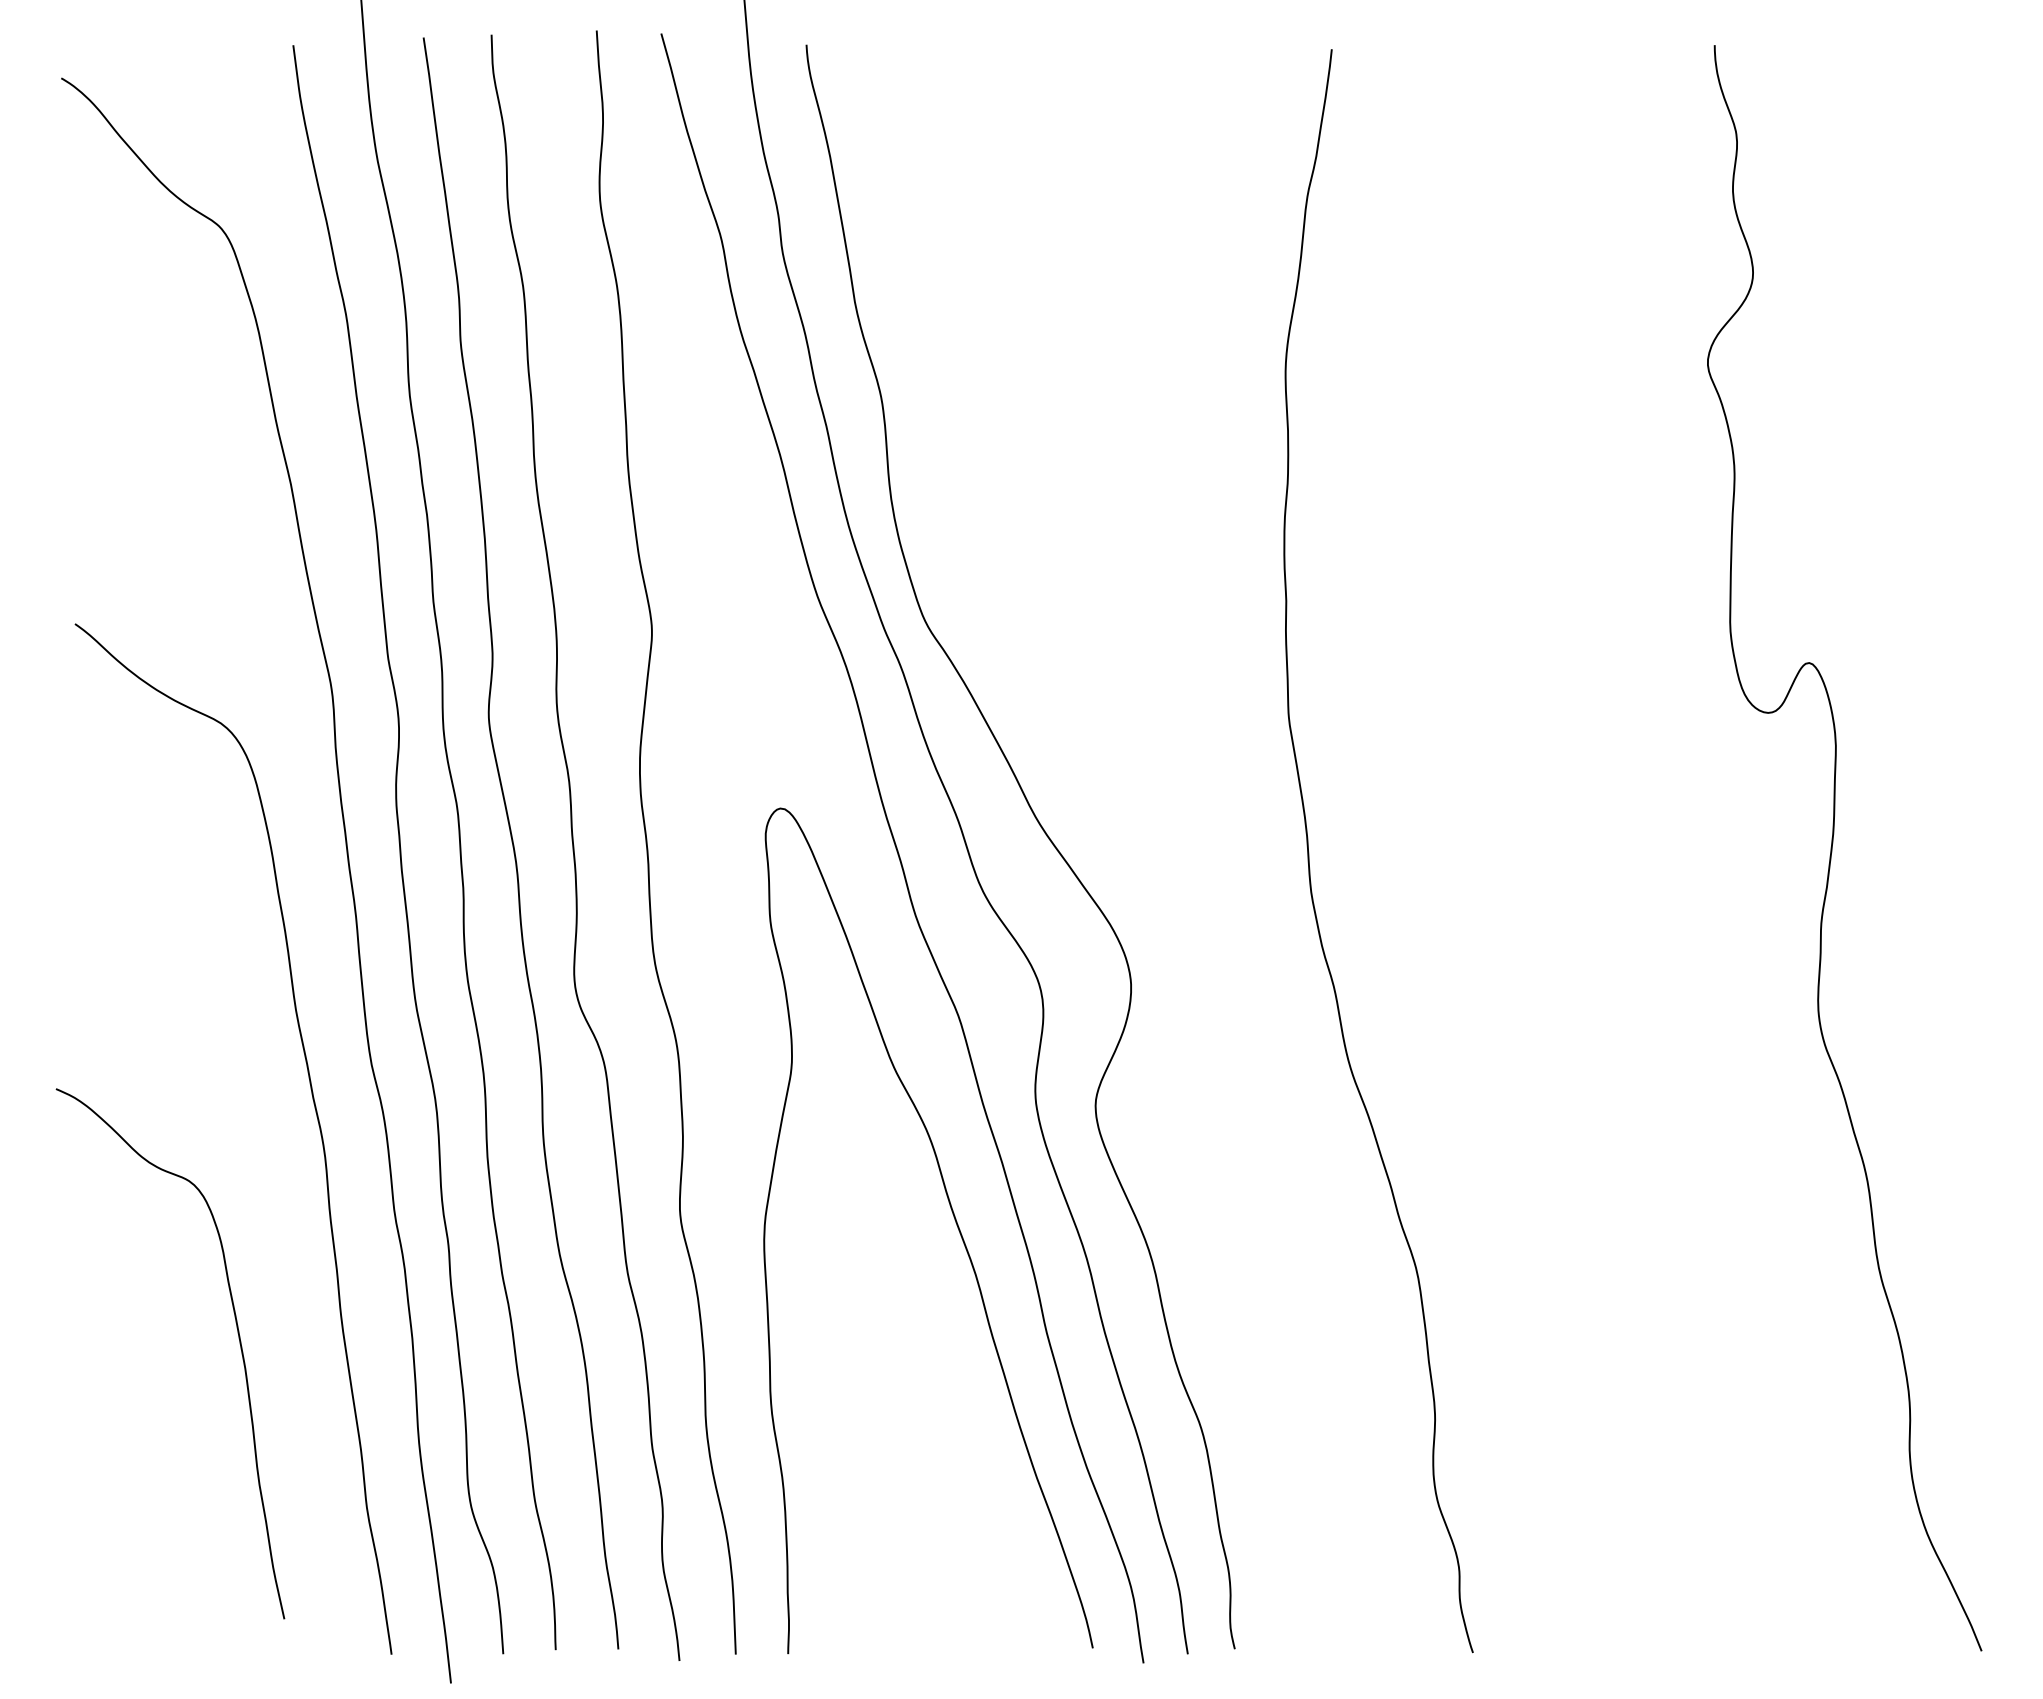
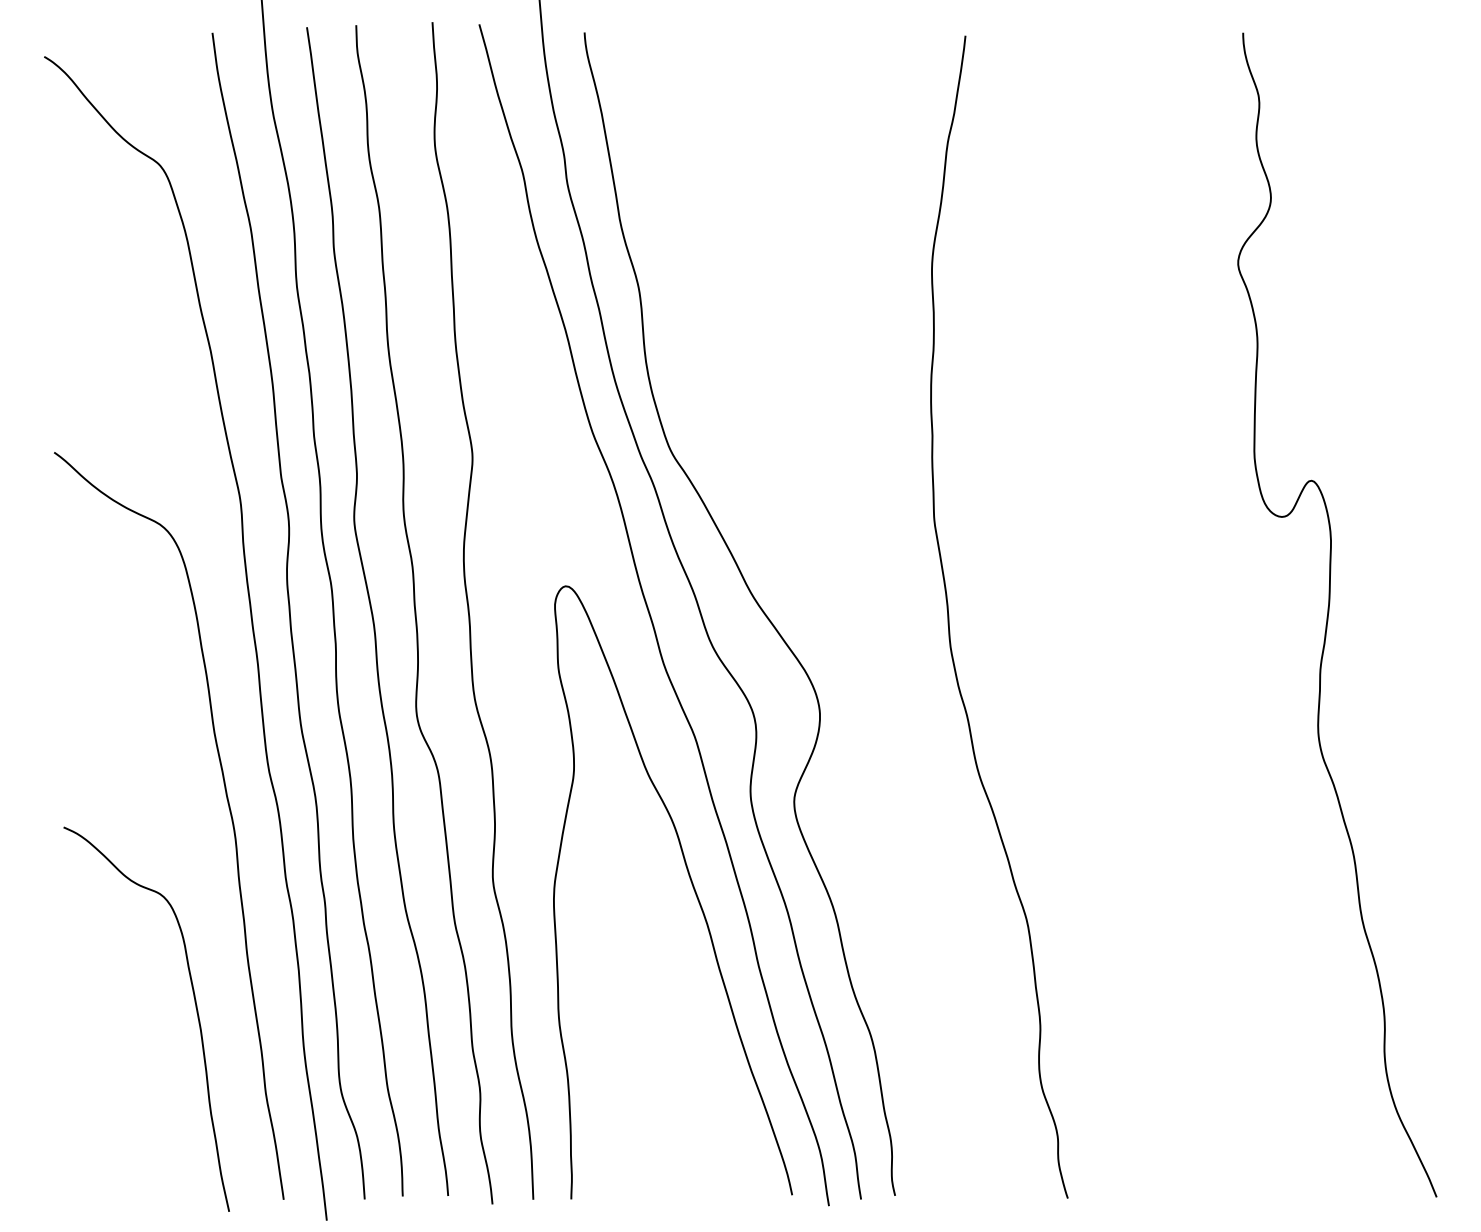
curve: (239, 1344) -> (196, 1012), moved

